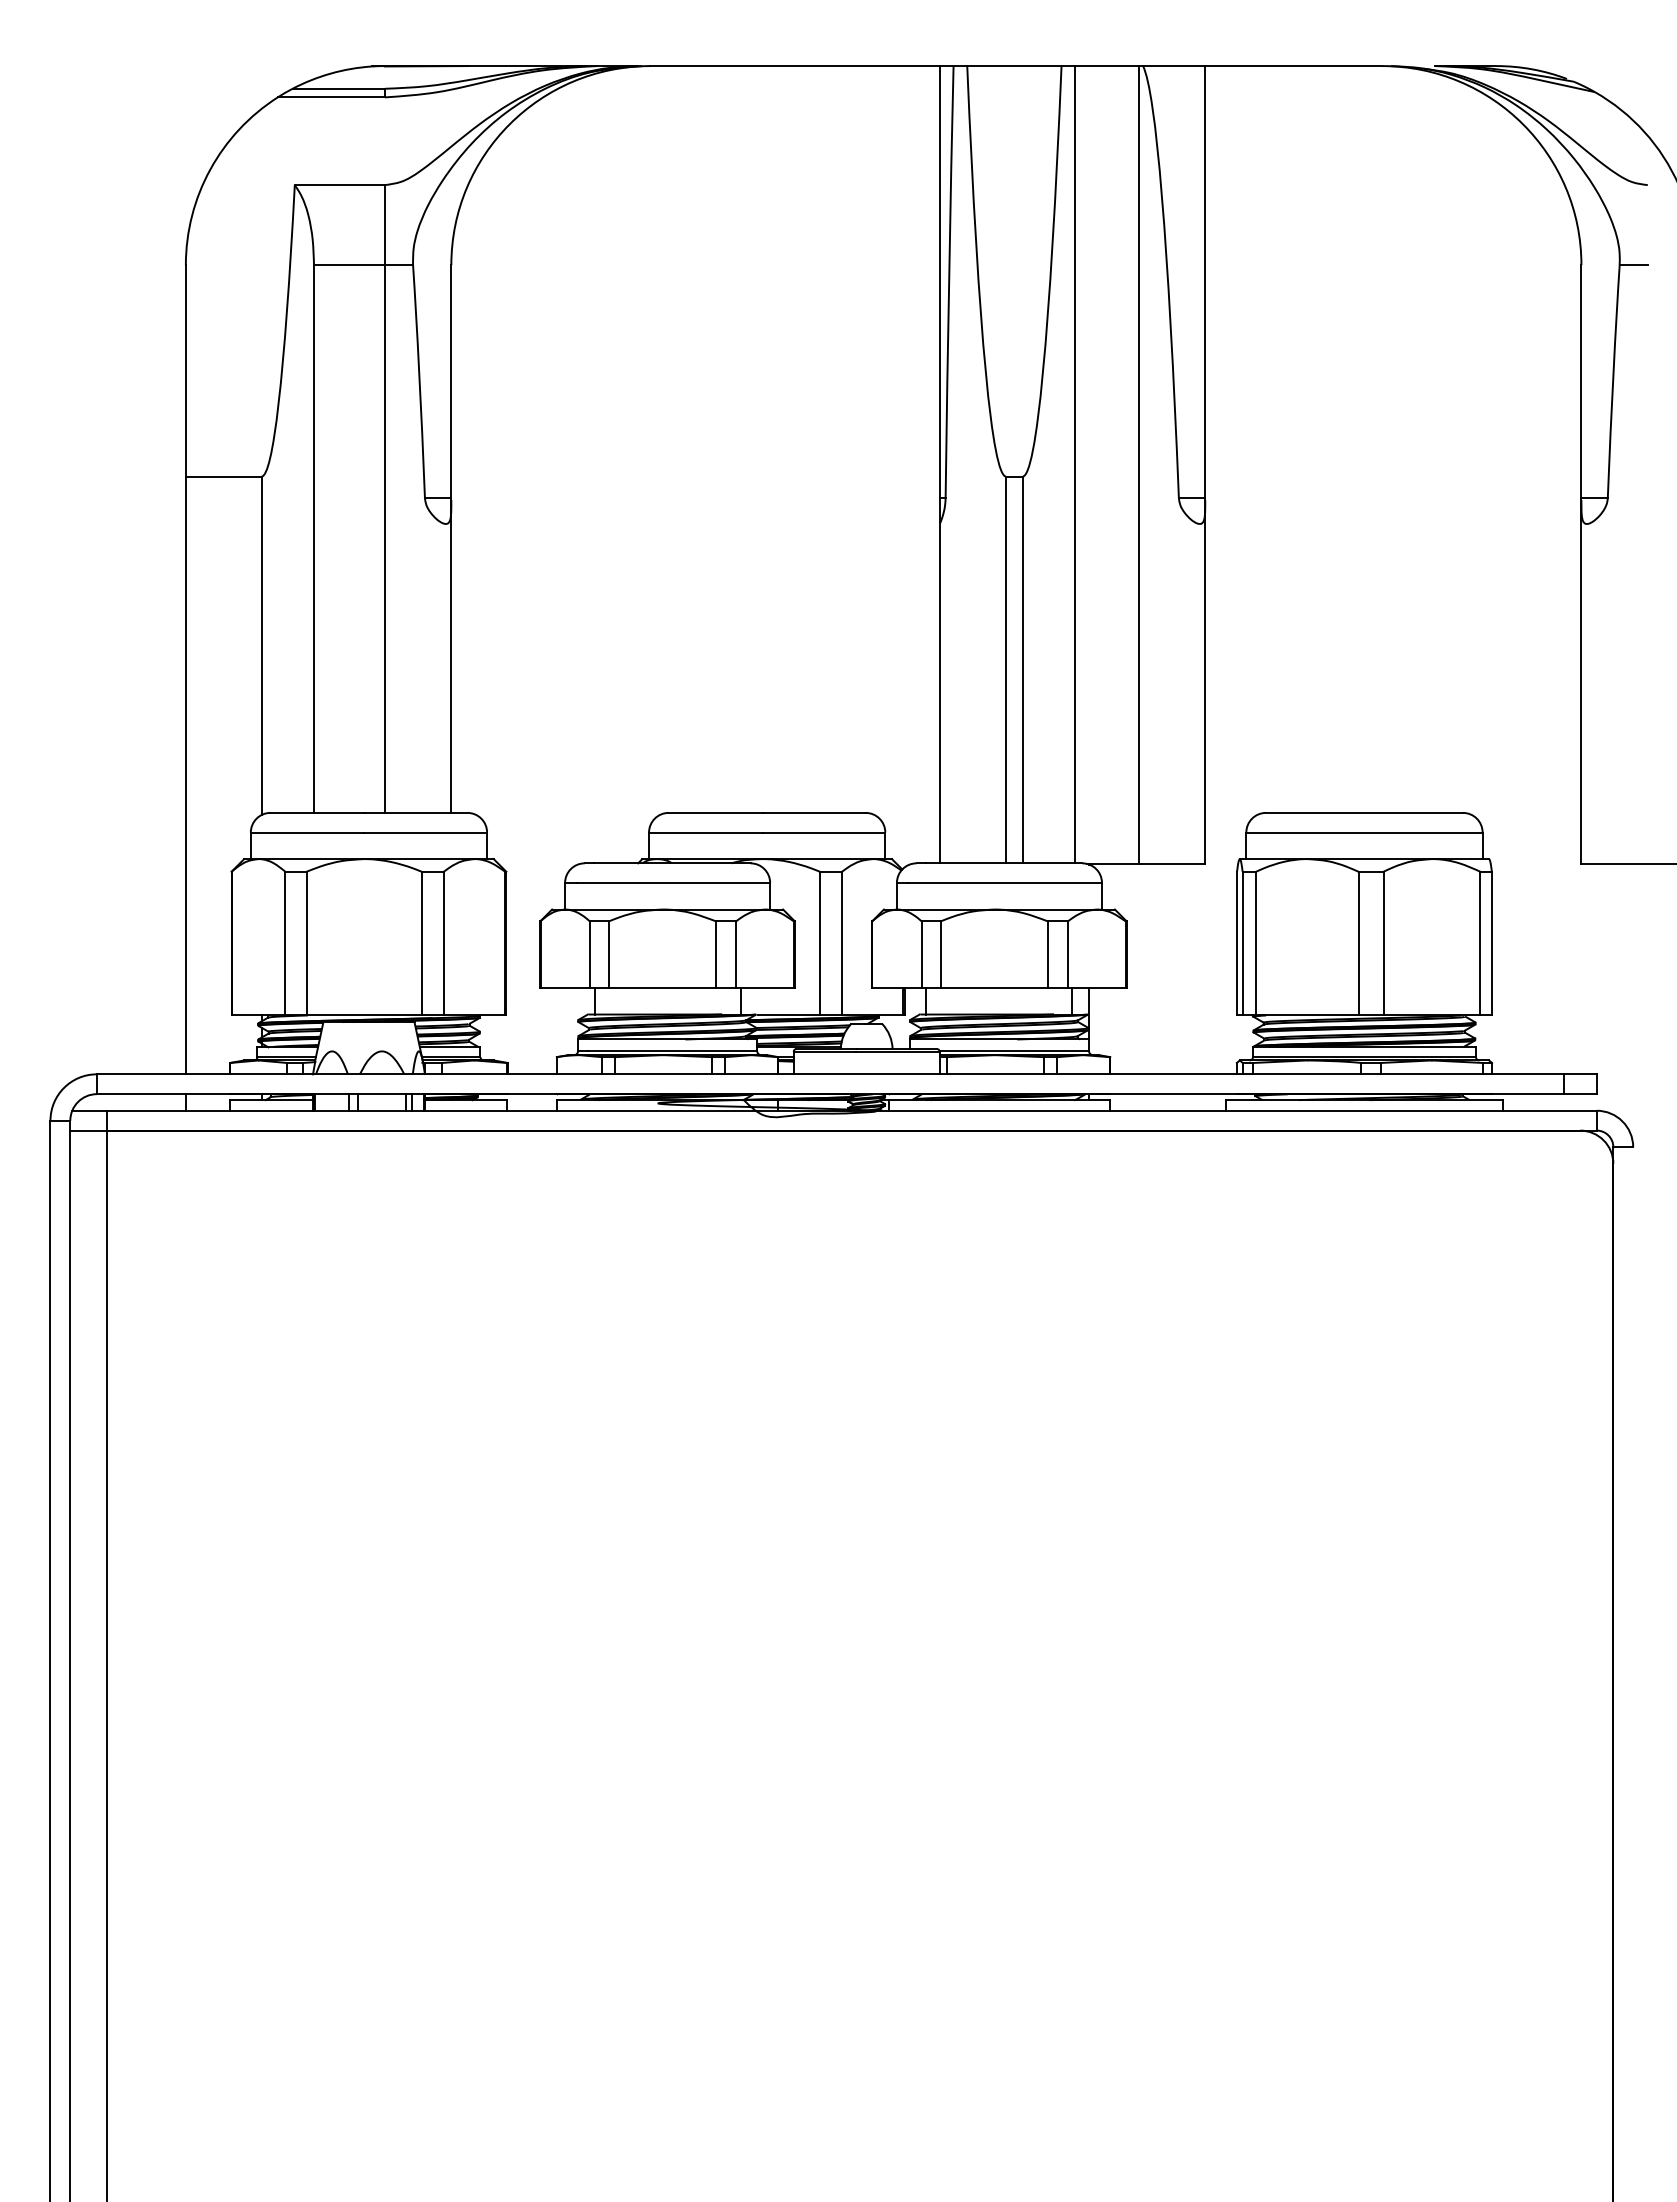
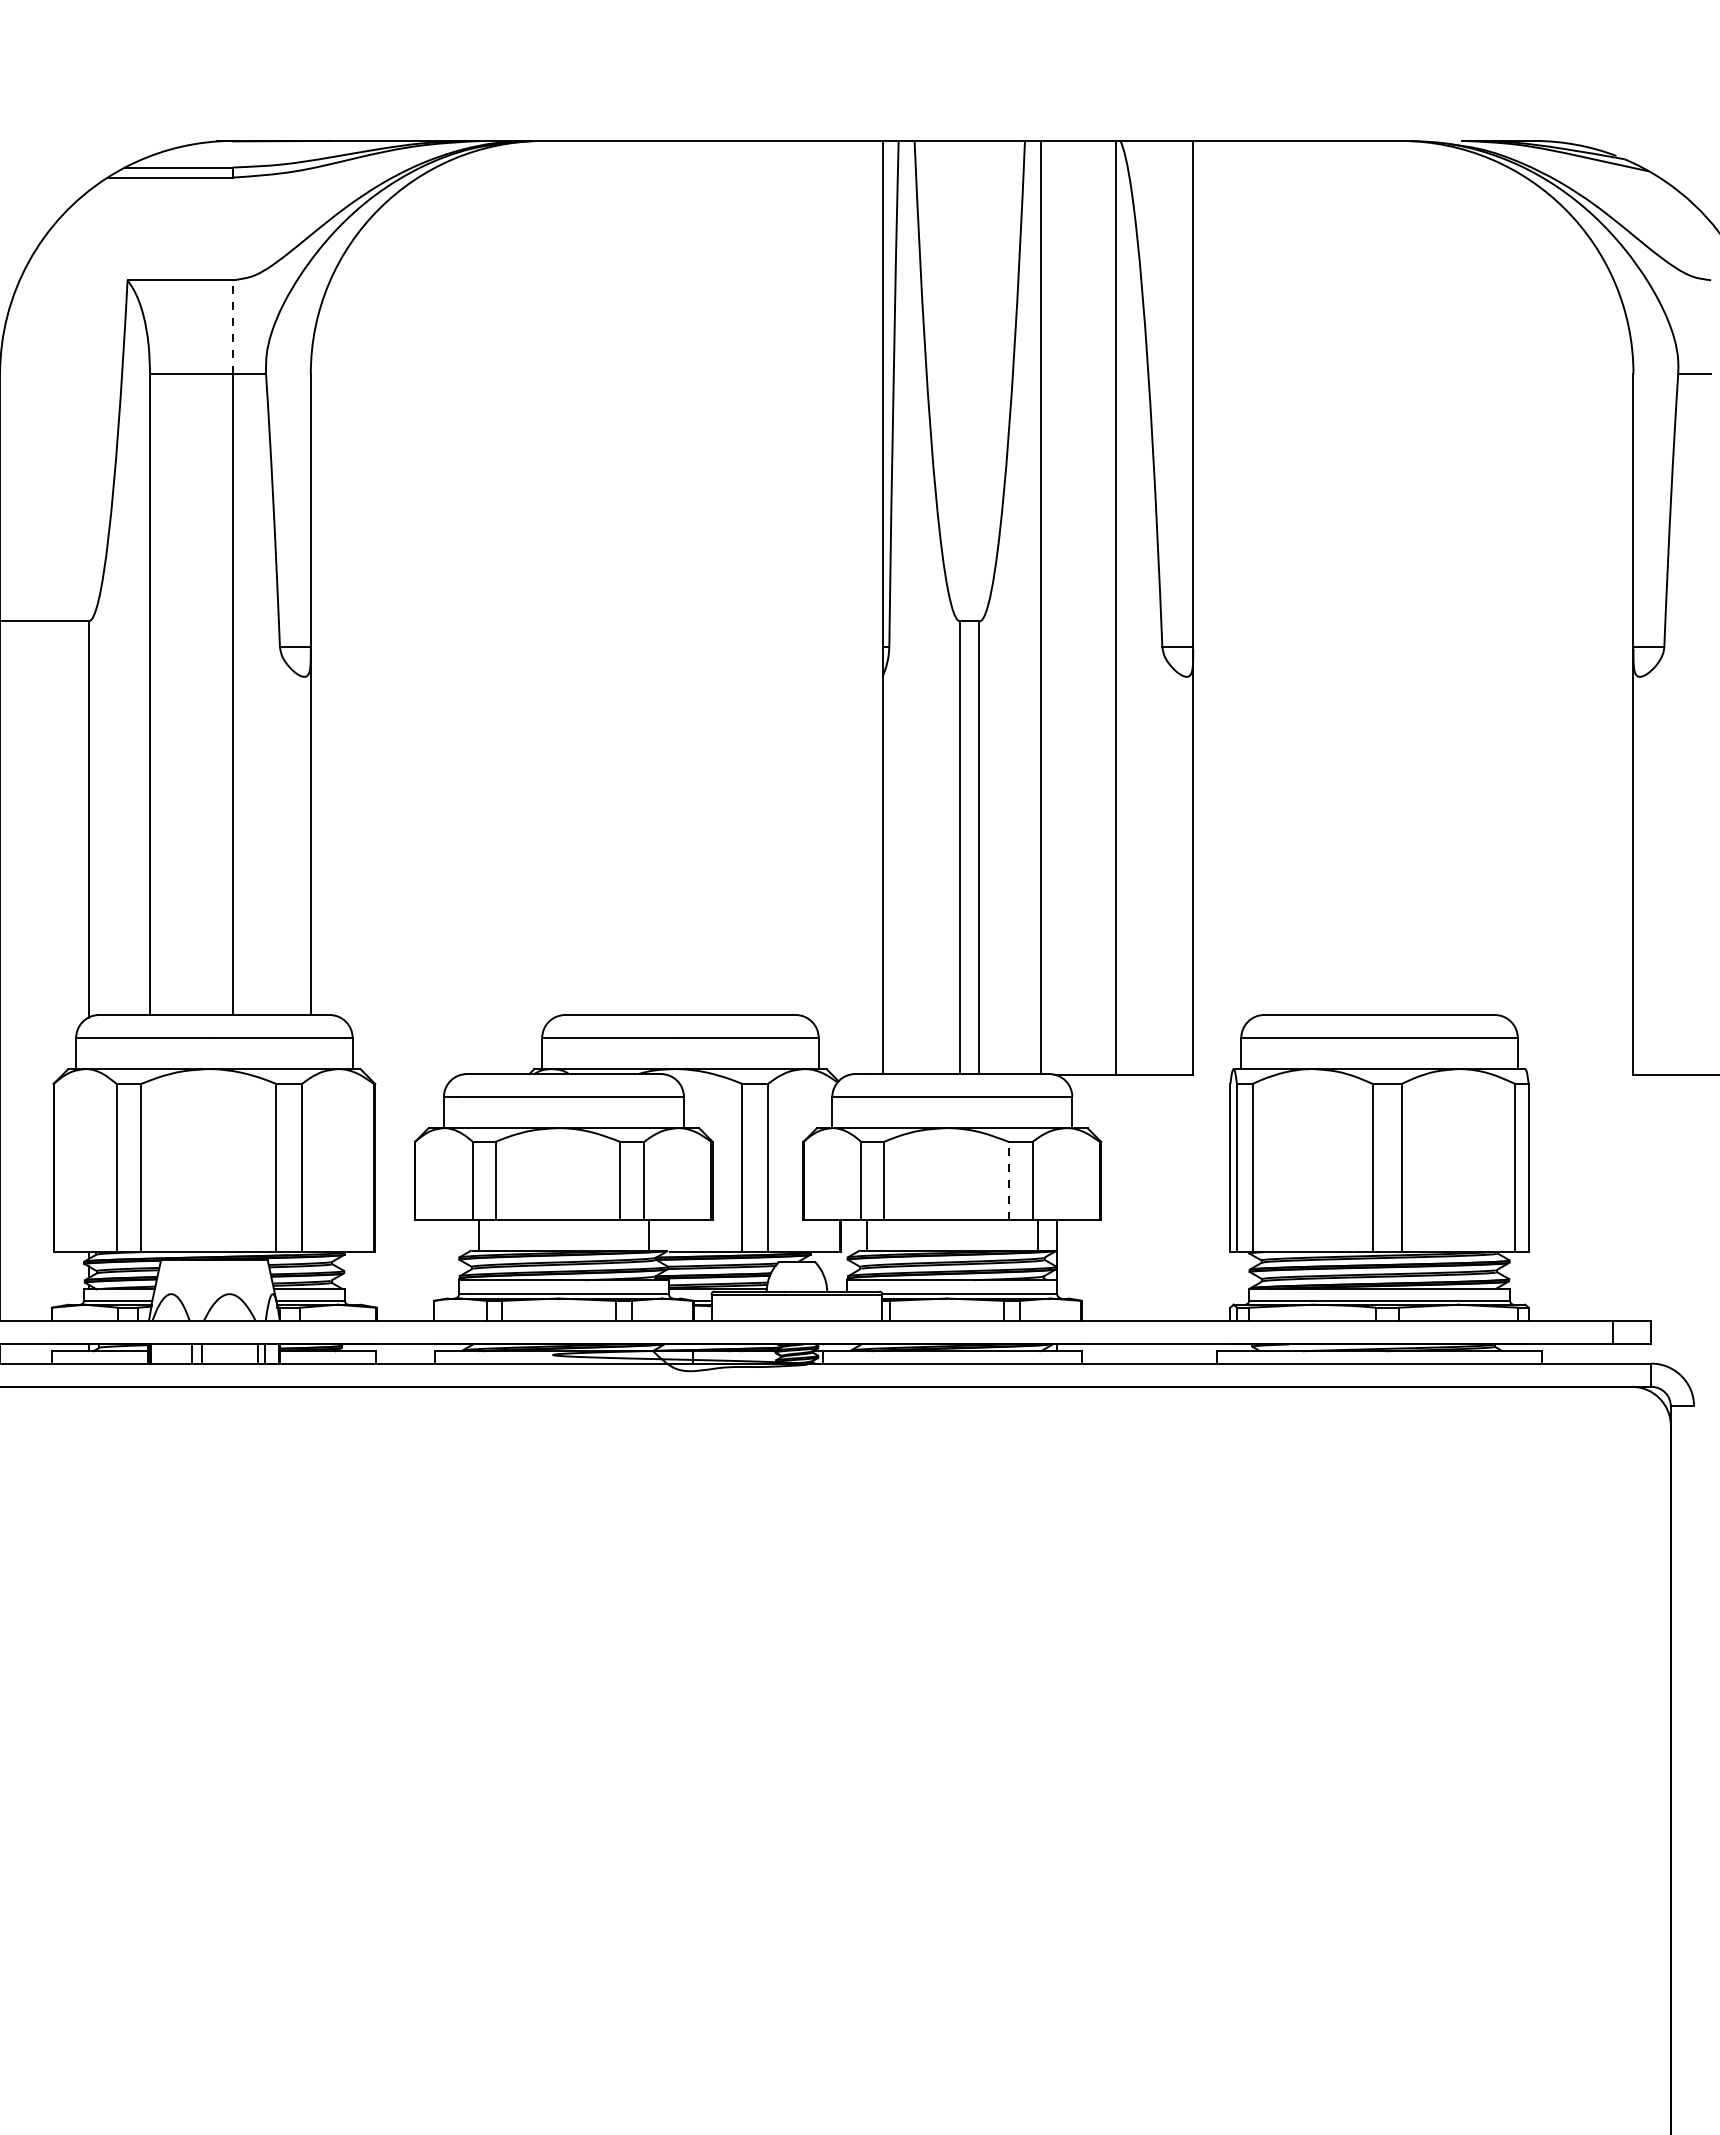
line: (384, 224) -> (232, 326), solid -> dashed
line: (1047, 954) -> (1008, 1180), solid -> dashed

